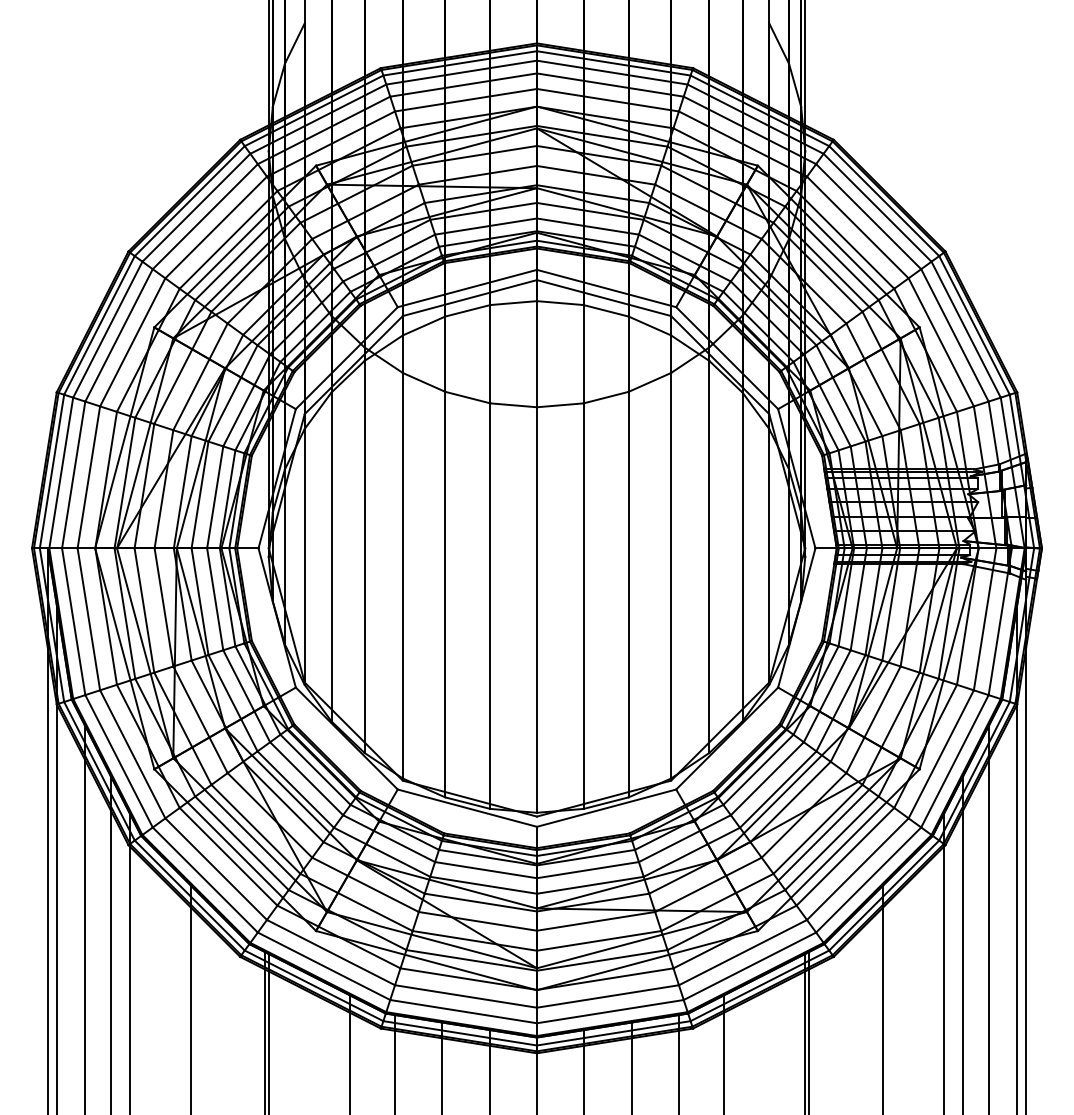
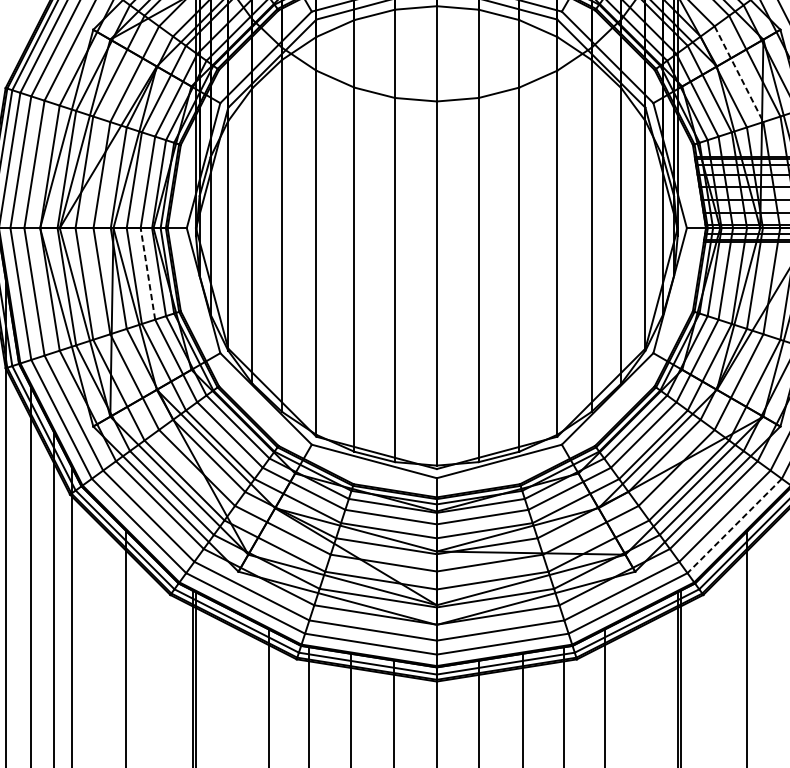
line: (873, 376) -> (739, 73), solid -> dashed
line: (215, 599) -> (148, 274), solid -> dashed
line: (868, 880) -> (734, 526), solid -> dashed

